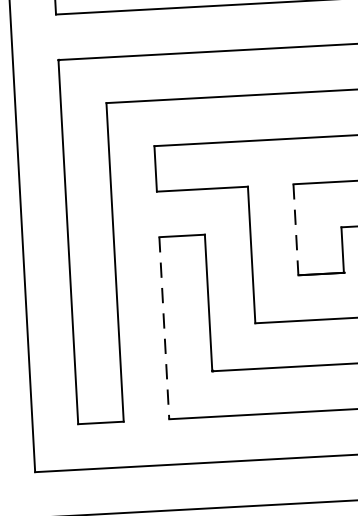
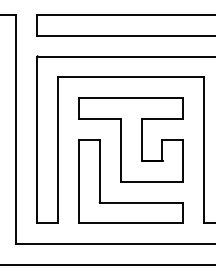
line: (295, 230) -> (141, 140), dashed -> solid
line: (165, 327) -> (79, 181), dashed -> solid

